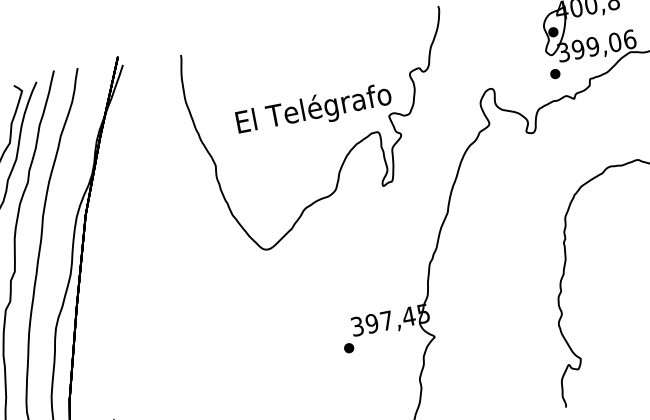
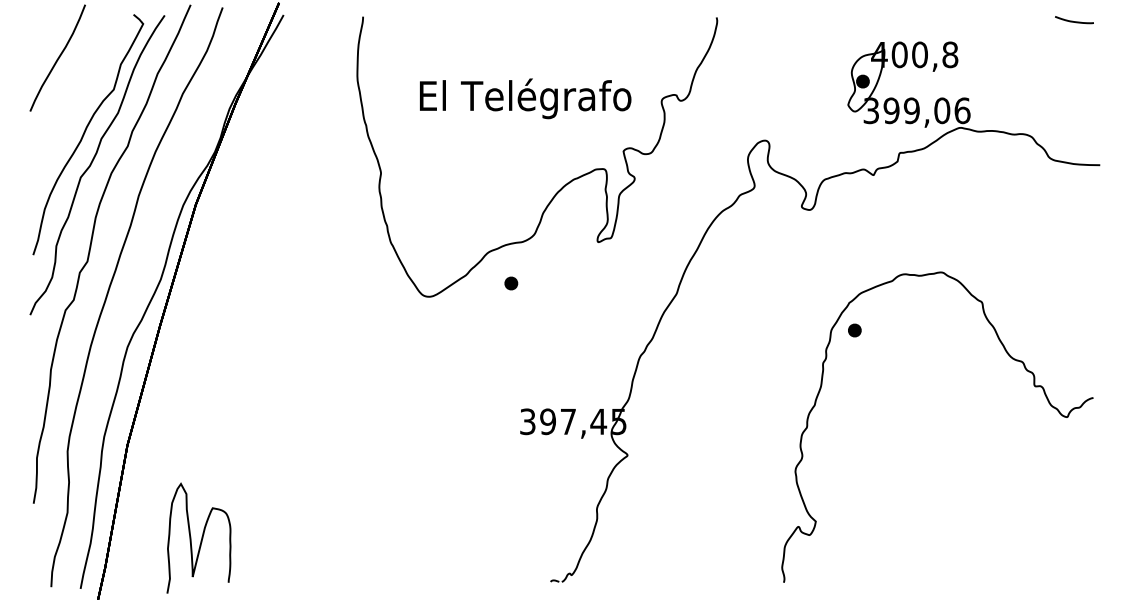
part: (555, 74) -> (854, 330), moved
text: (313, 109) -> (525, 98), moved
part: (349, 348) -> (511, 283), moved

